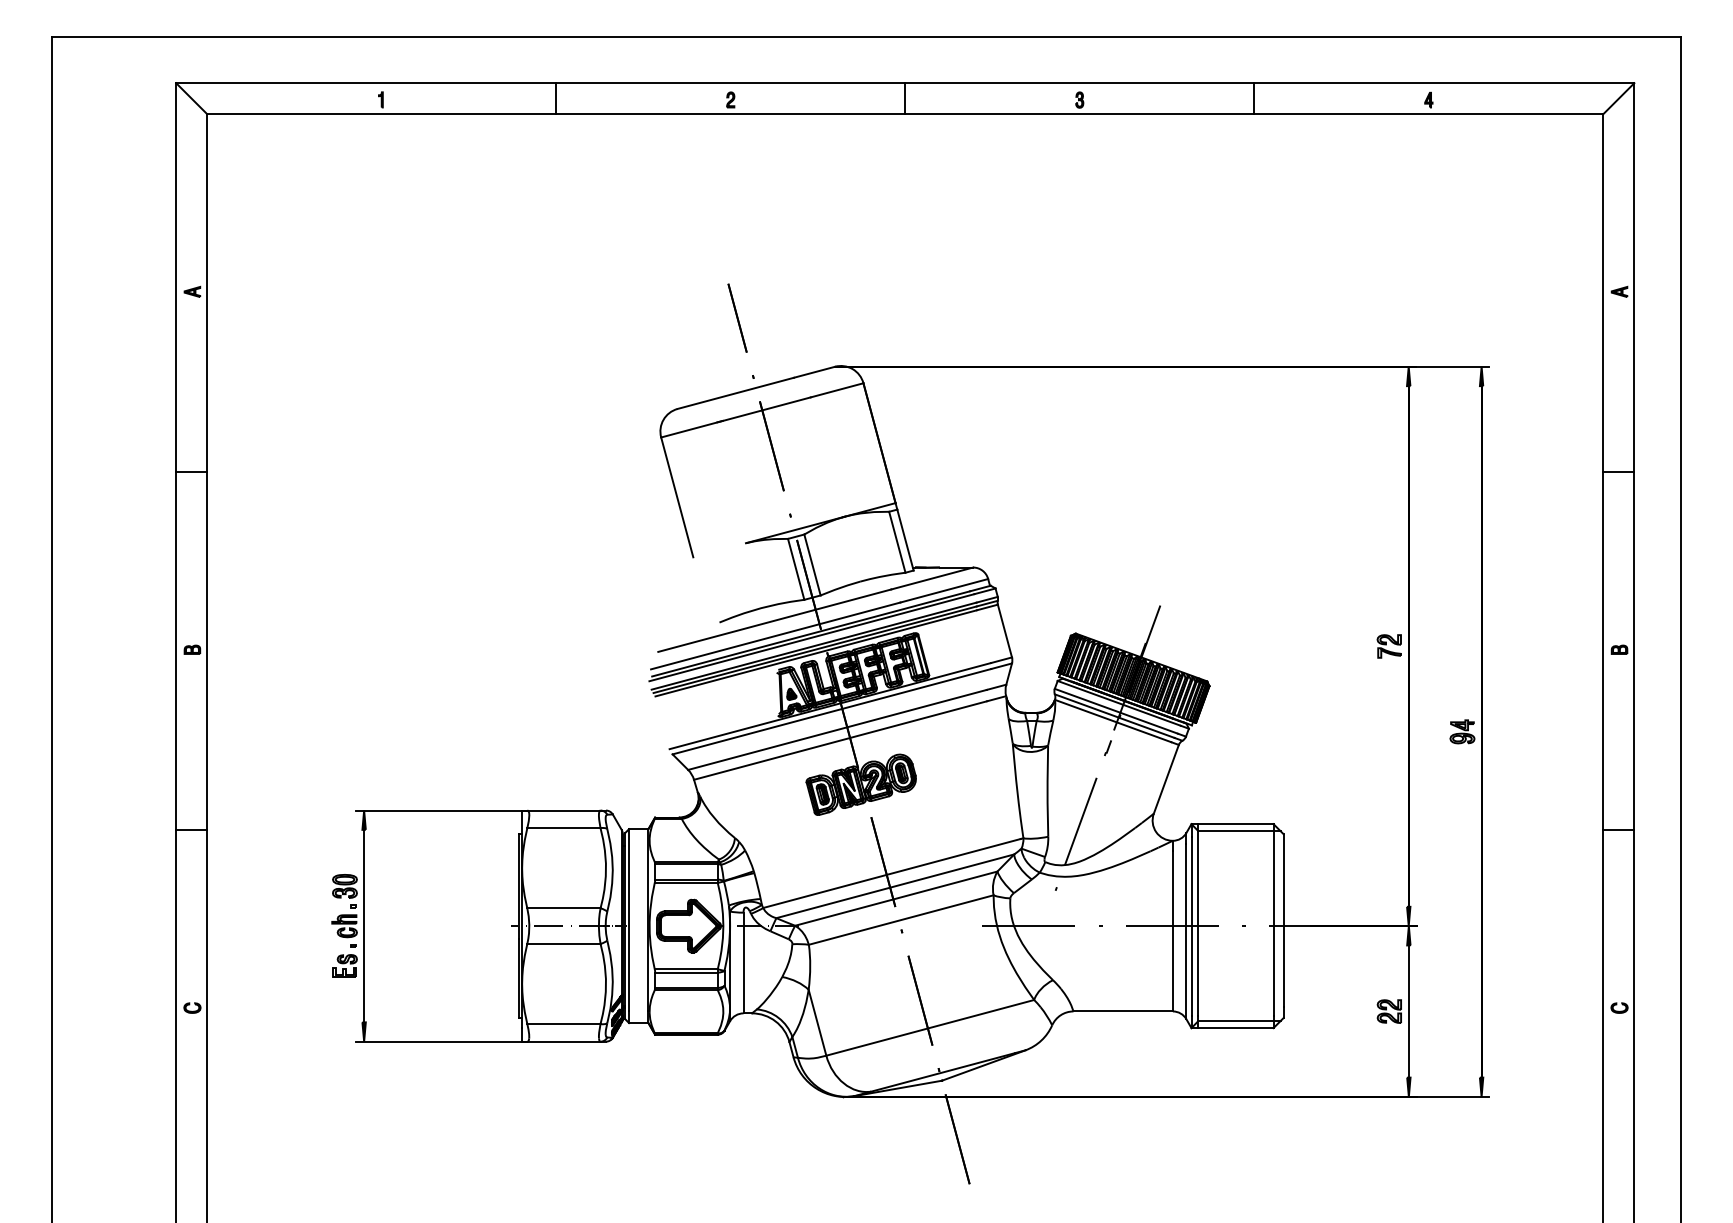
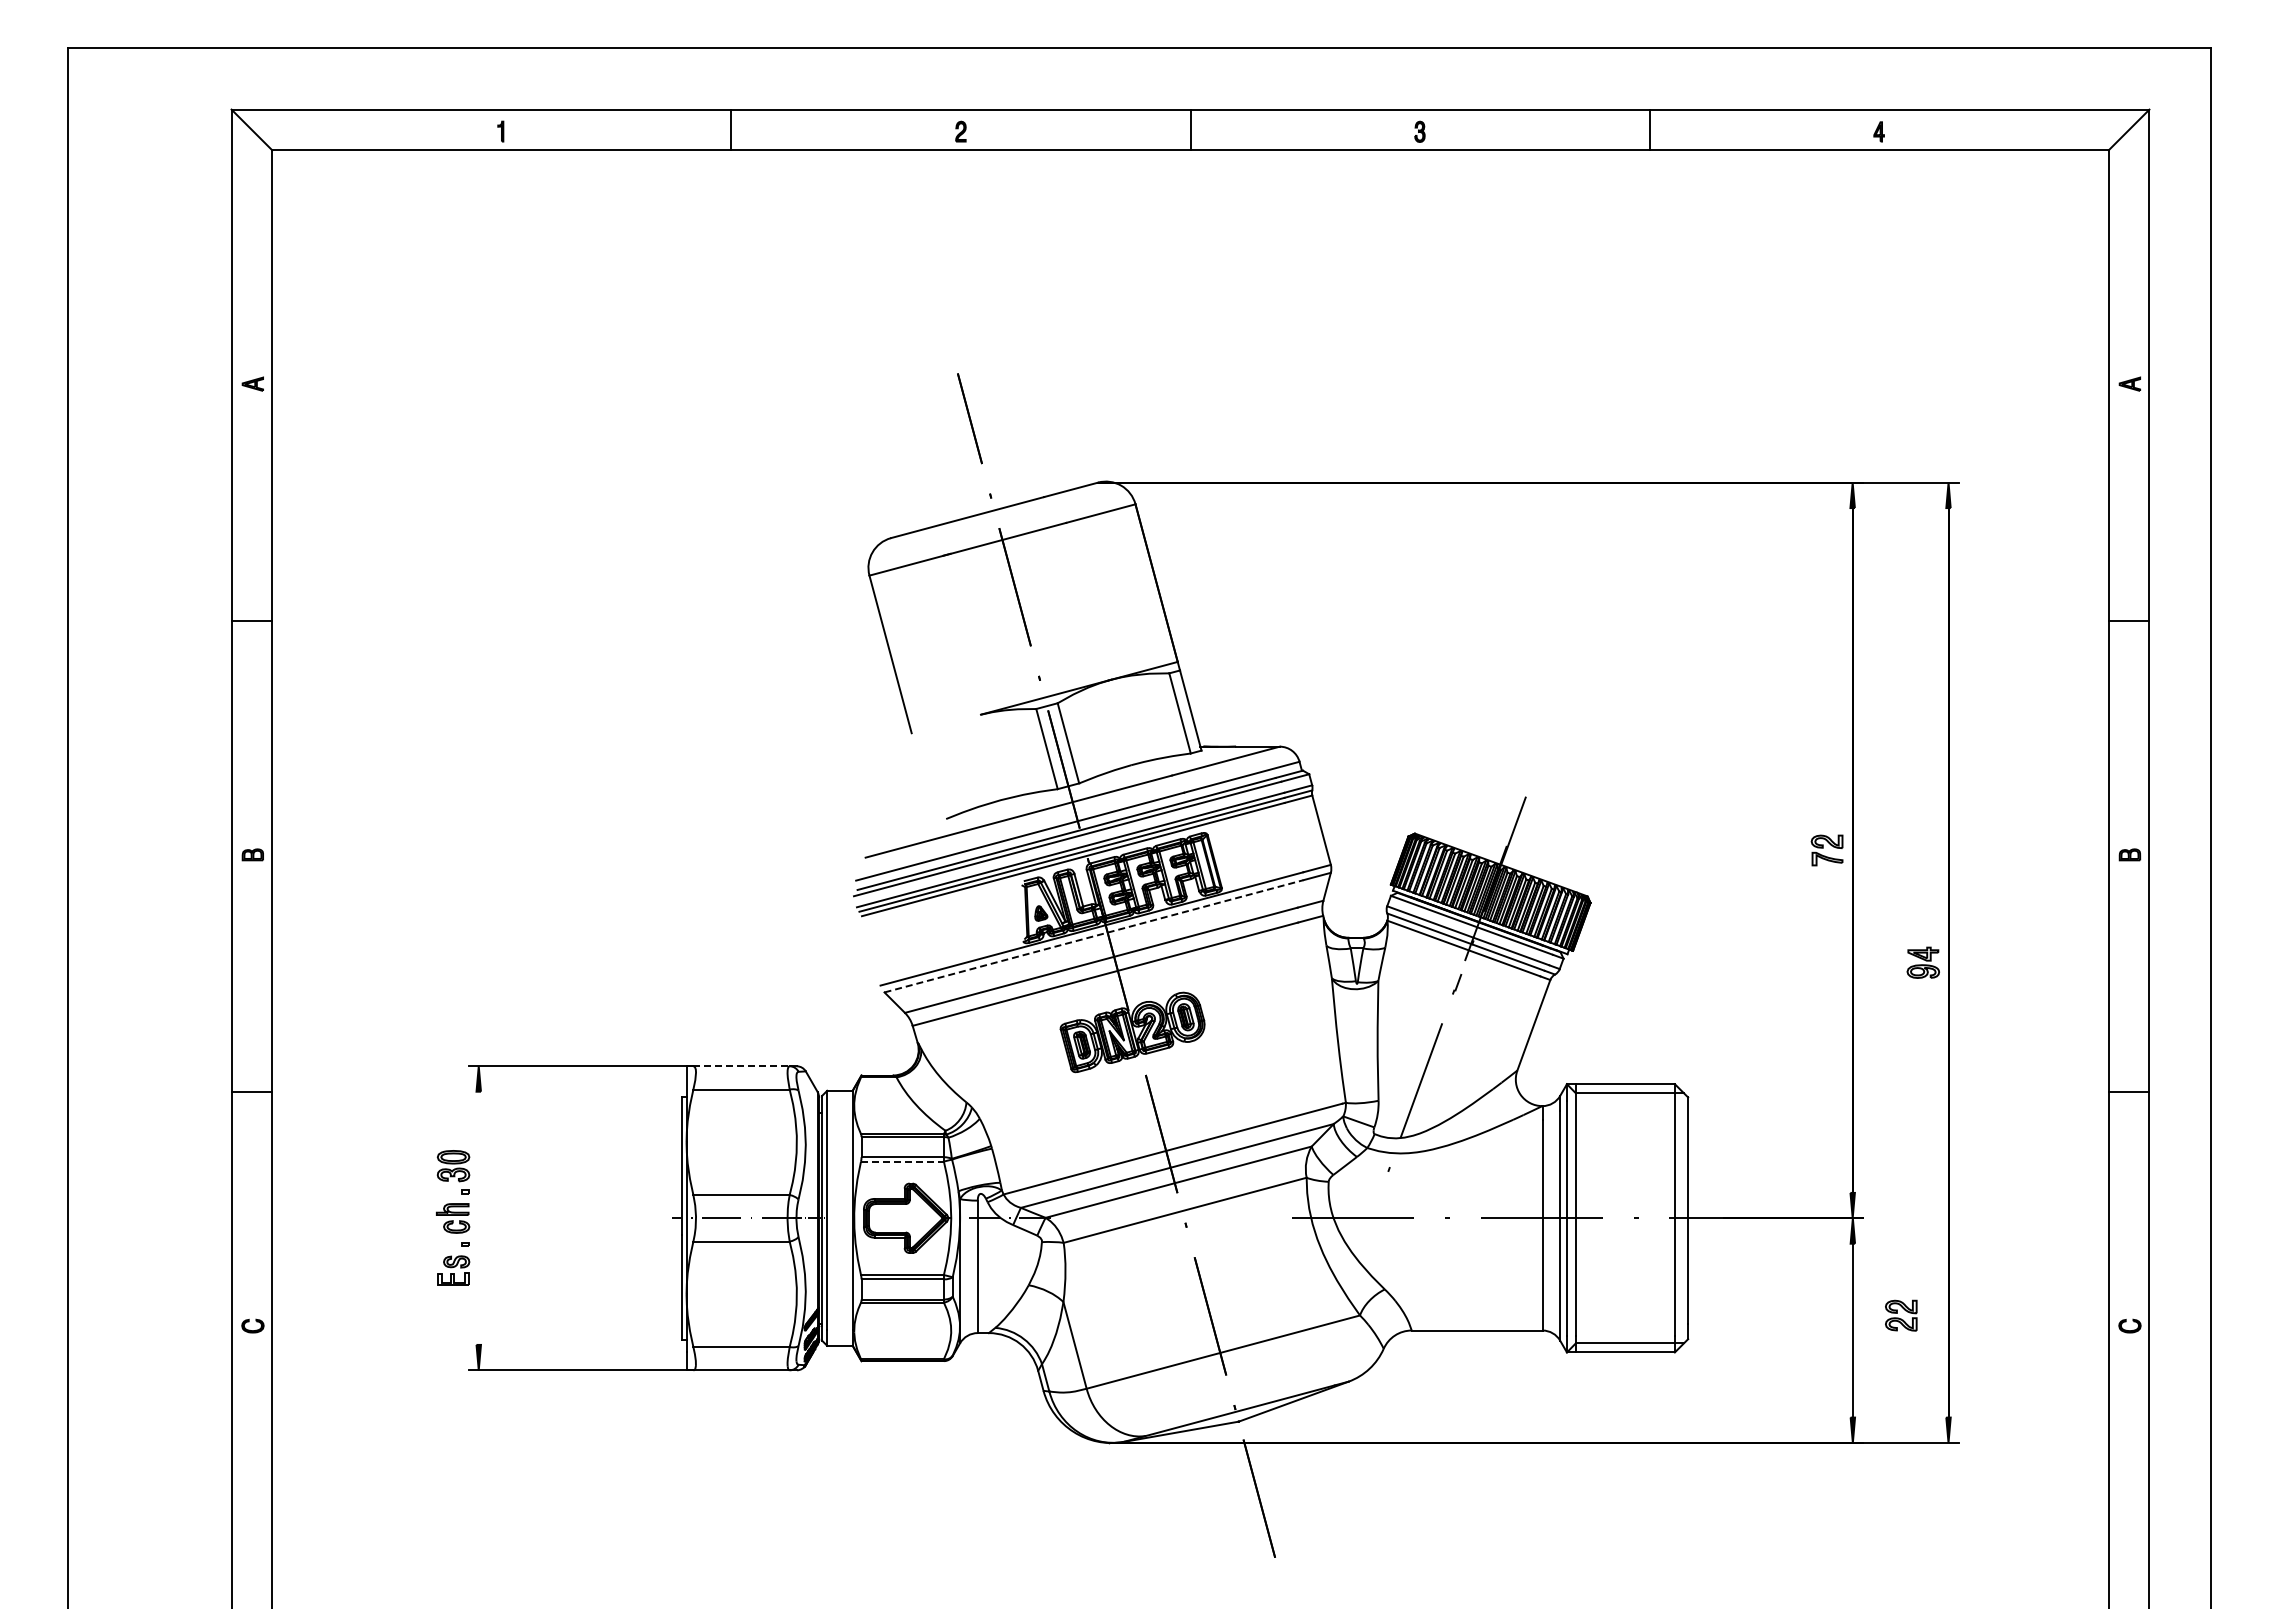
line: (832, 711) -> (1094, 936), solid -> dashed
line: (564, 810) -> (742, 1066), solid -> dashed
line: (686, 882) -> (902, 1161), solid -> dashed
line: (363, 925) -> (478, 1217), removed
part: (1389, 1011) -> (1901, 1315), moved

